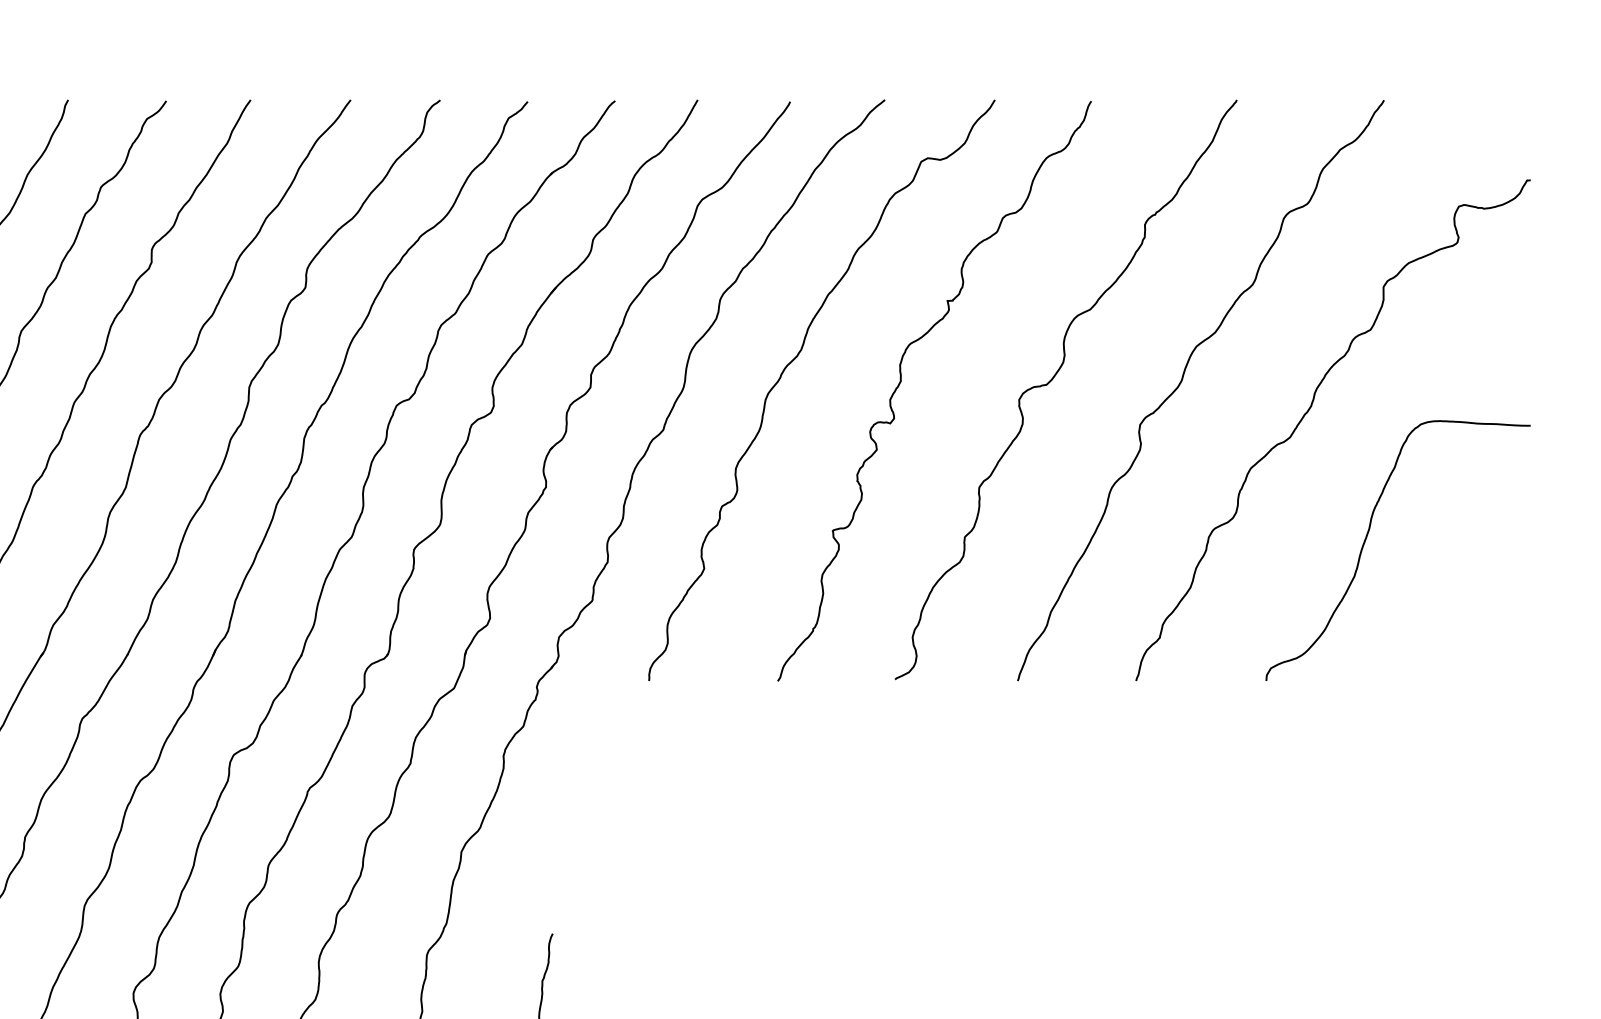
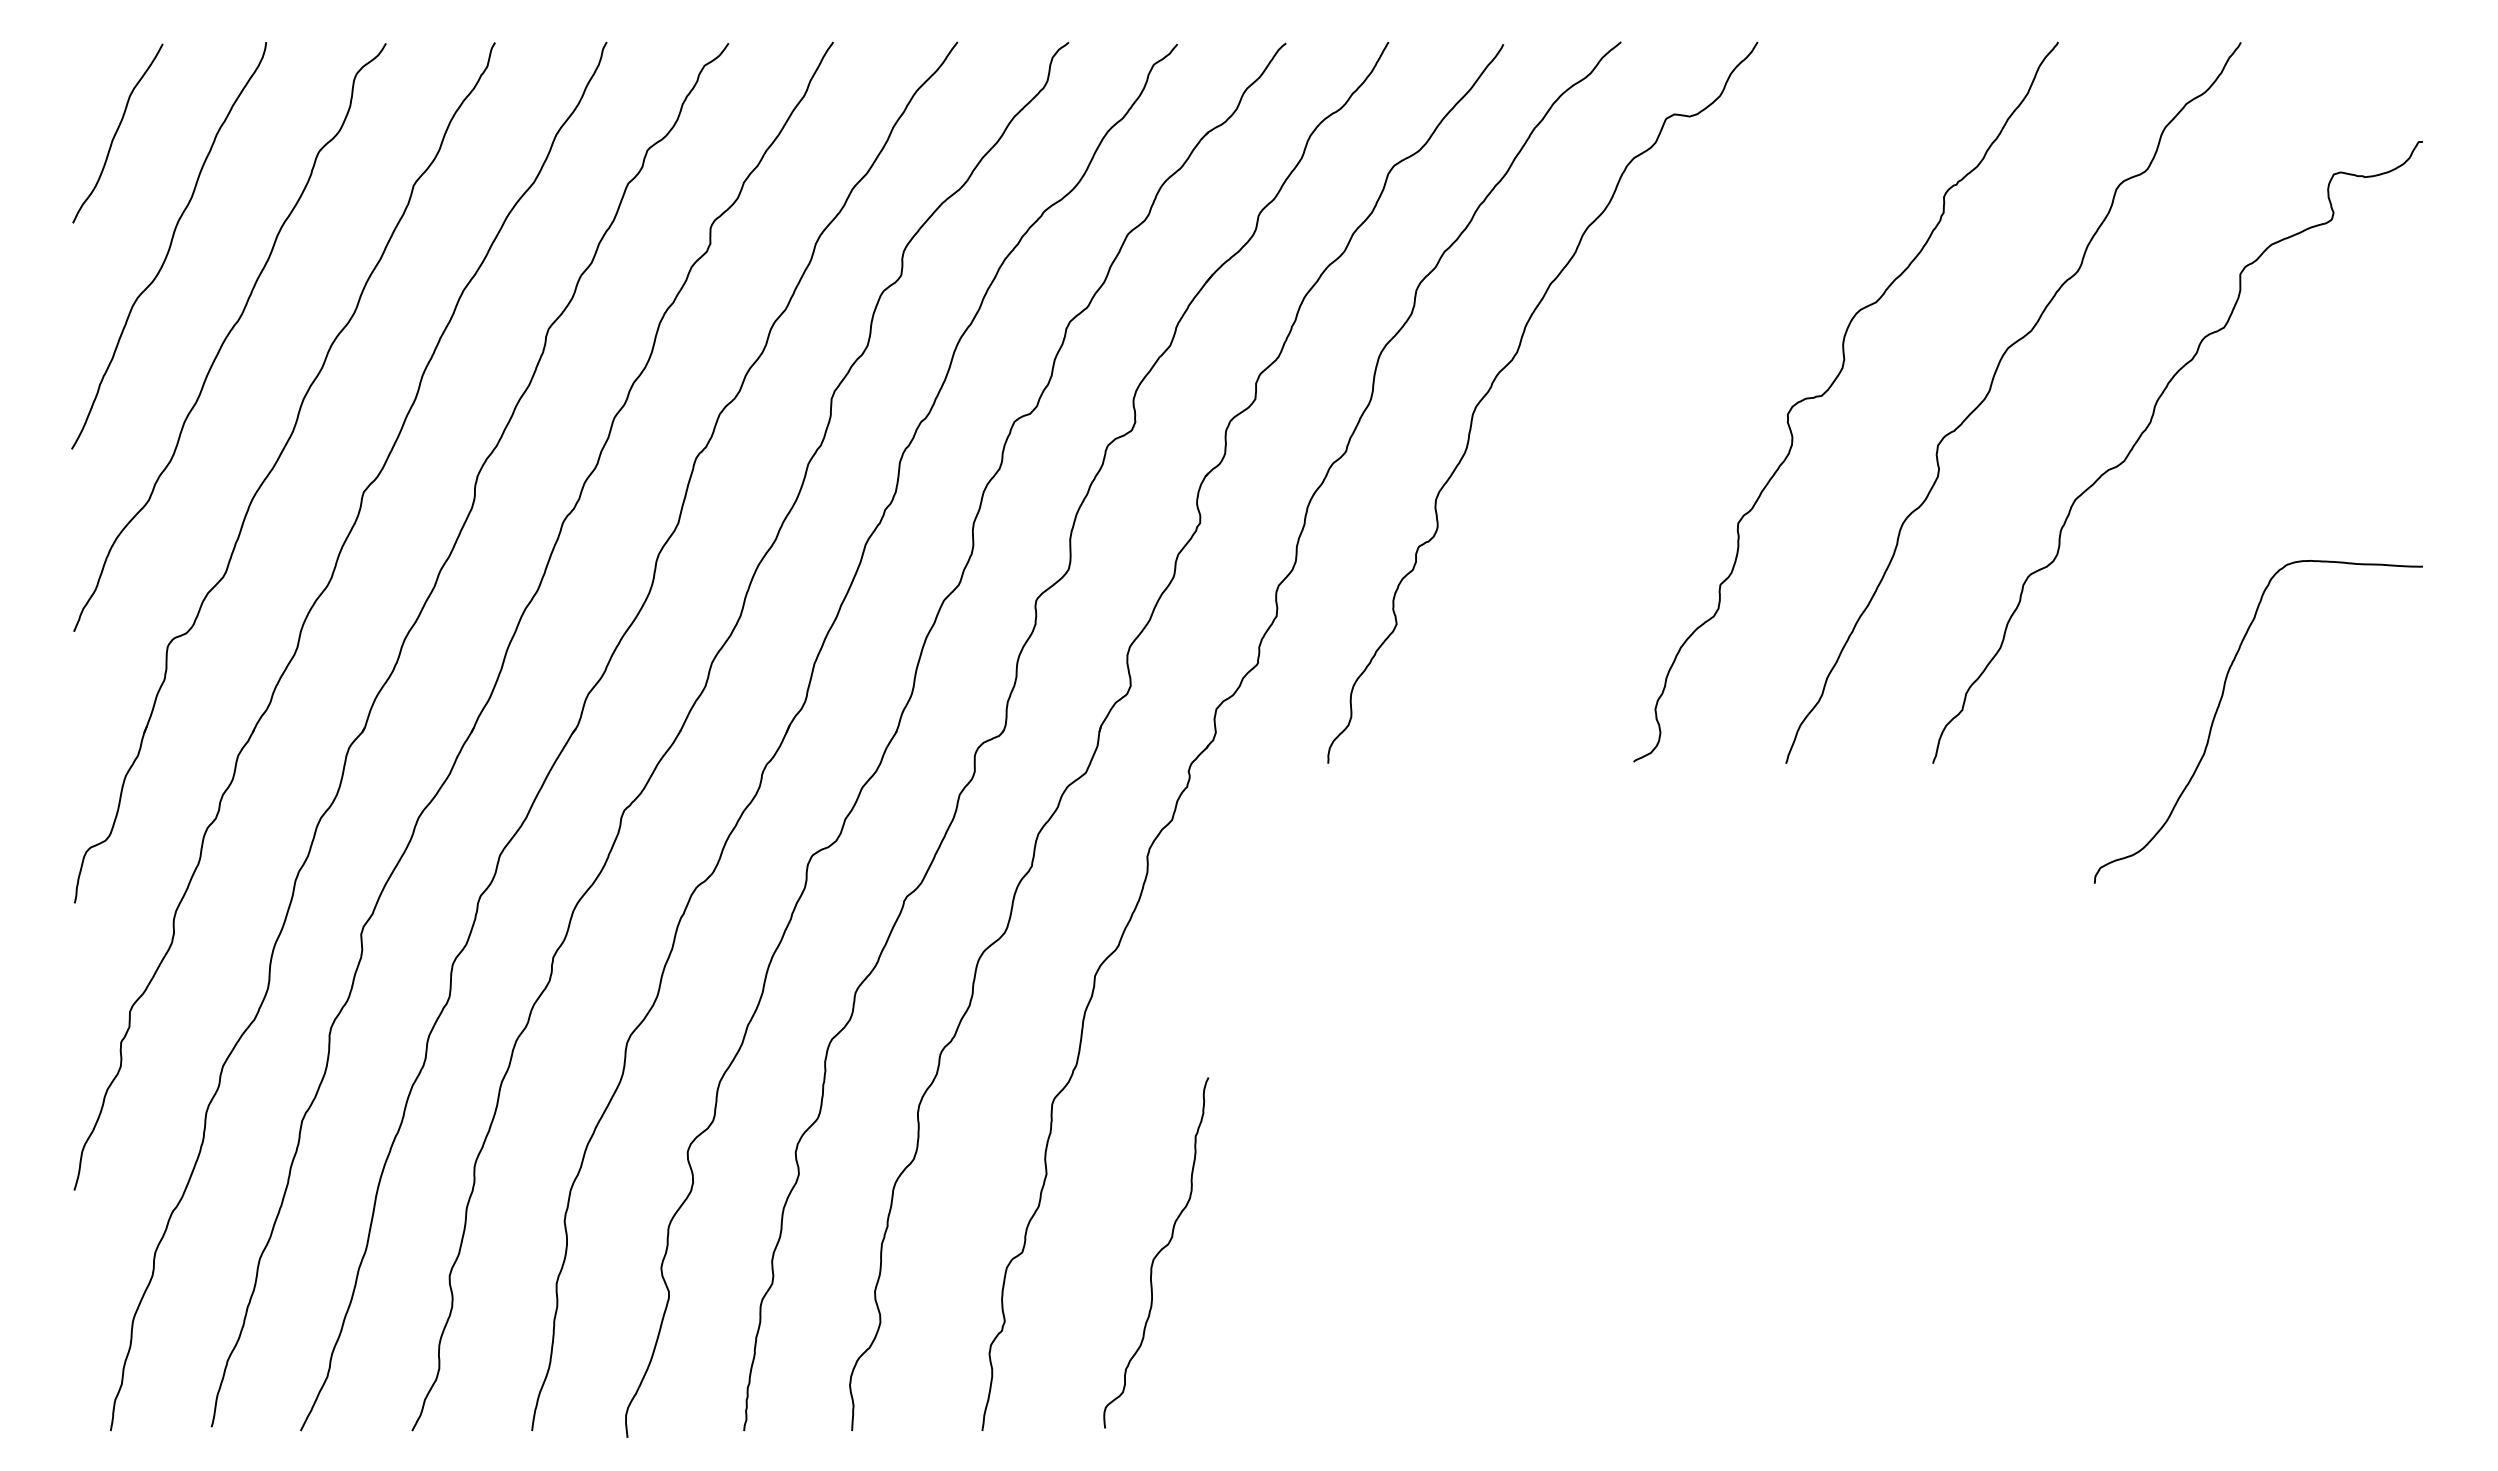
curve: (901, 382) -> (1641, 392), removed
curve: (1366, 539) -> (2219, 707), moved

